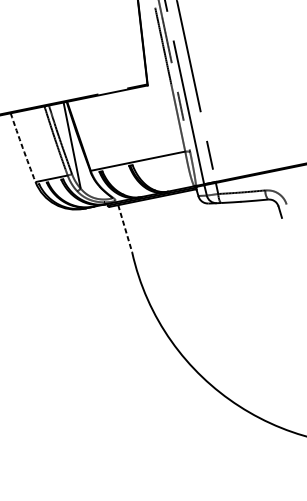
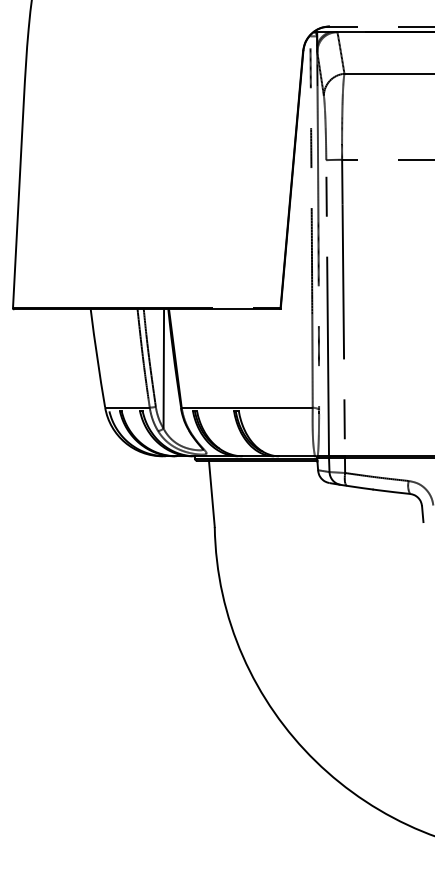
arc: (22, 147) -> (97, 358), dashed -> solid
line: (125, 229) -> (211, 494), dashed -> solid

